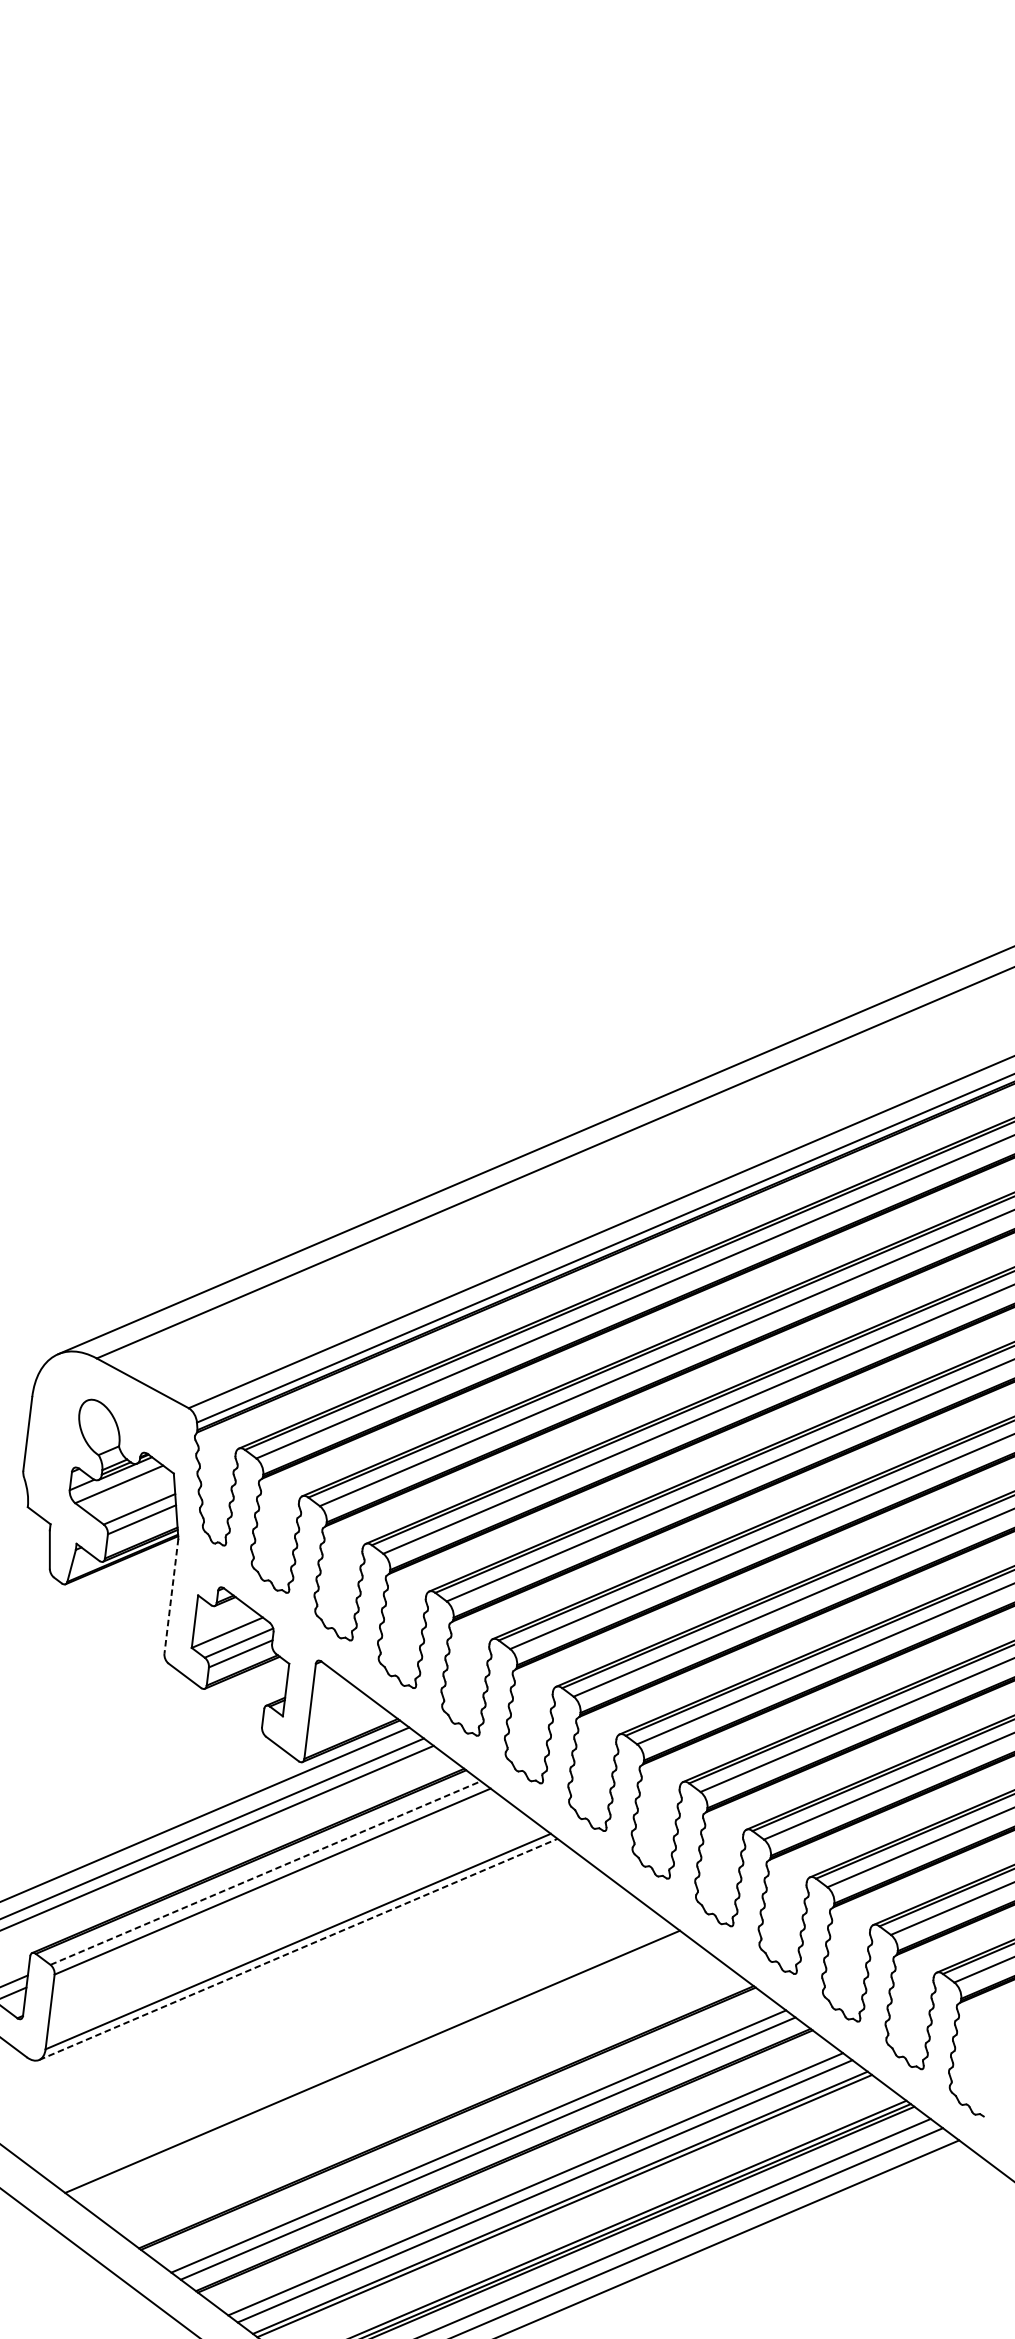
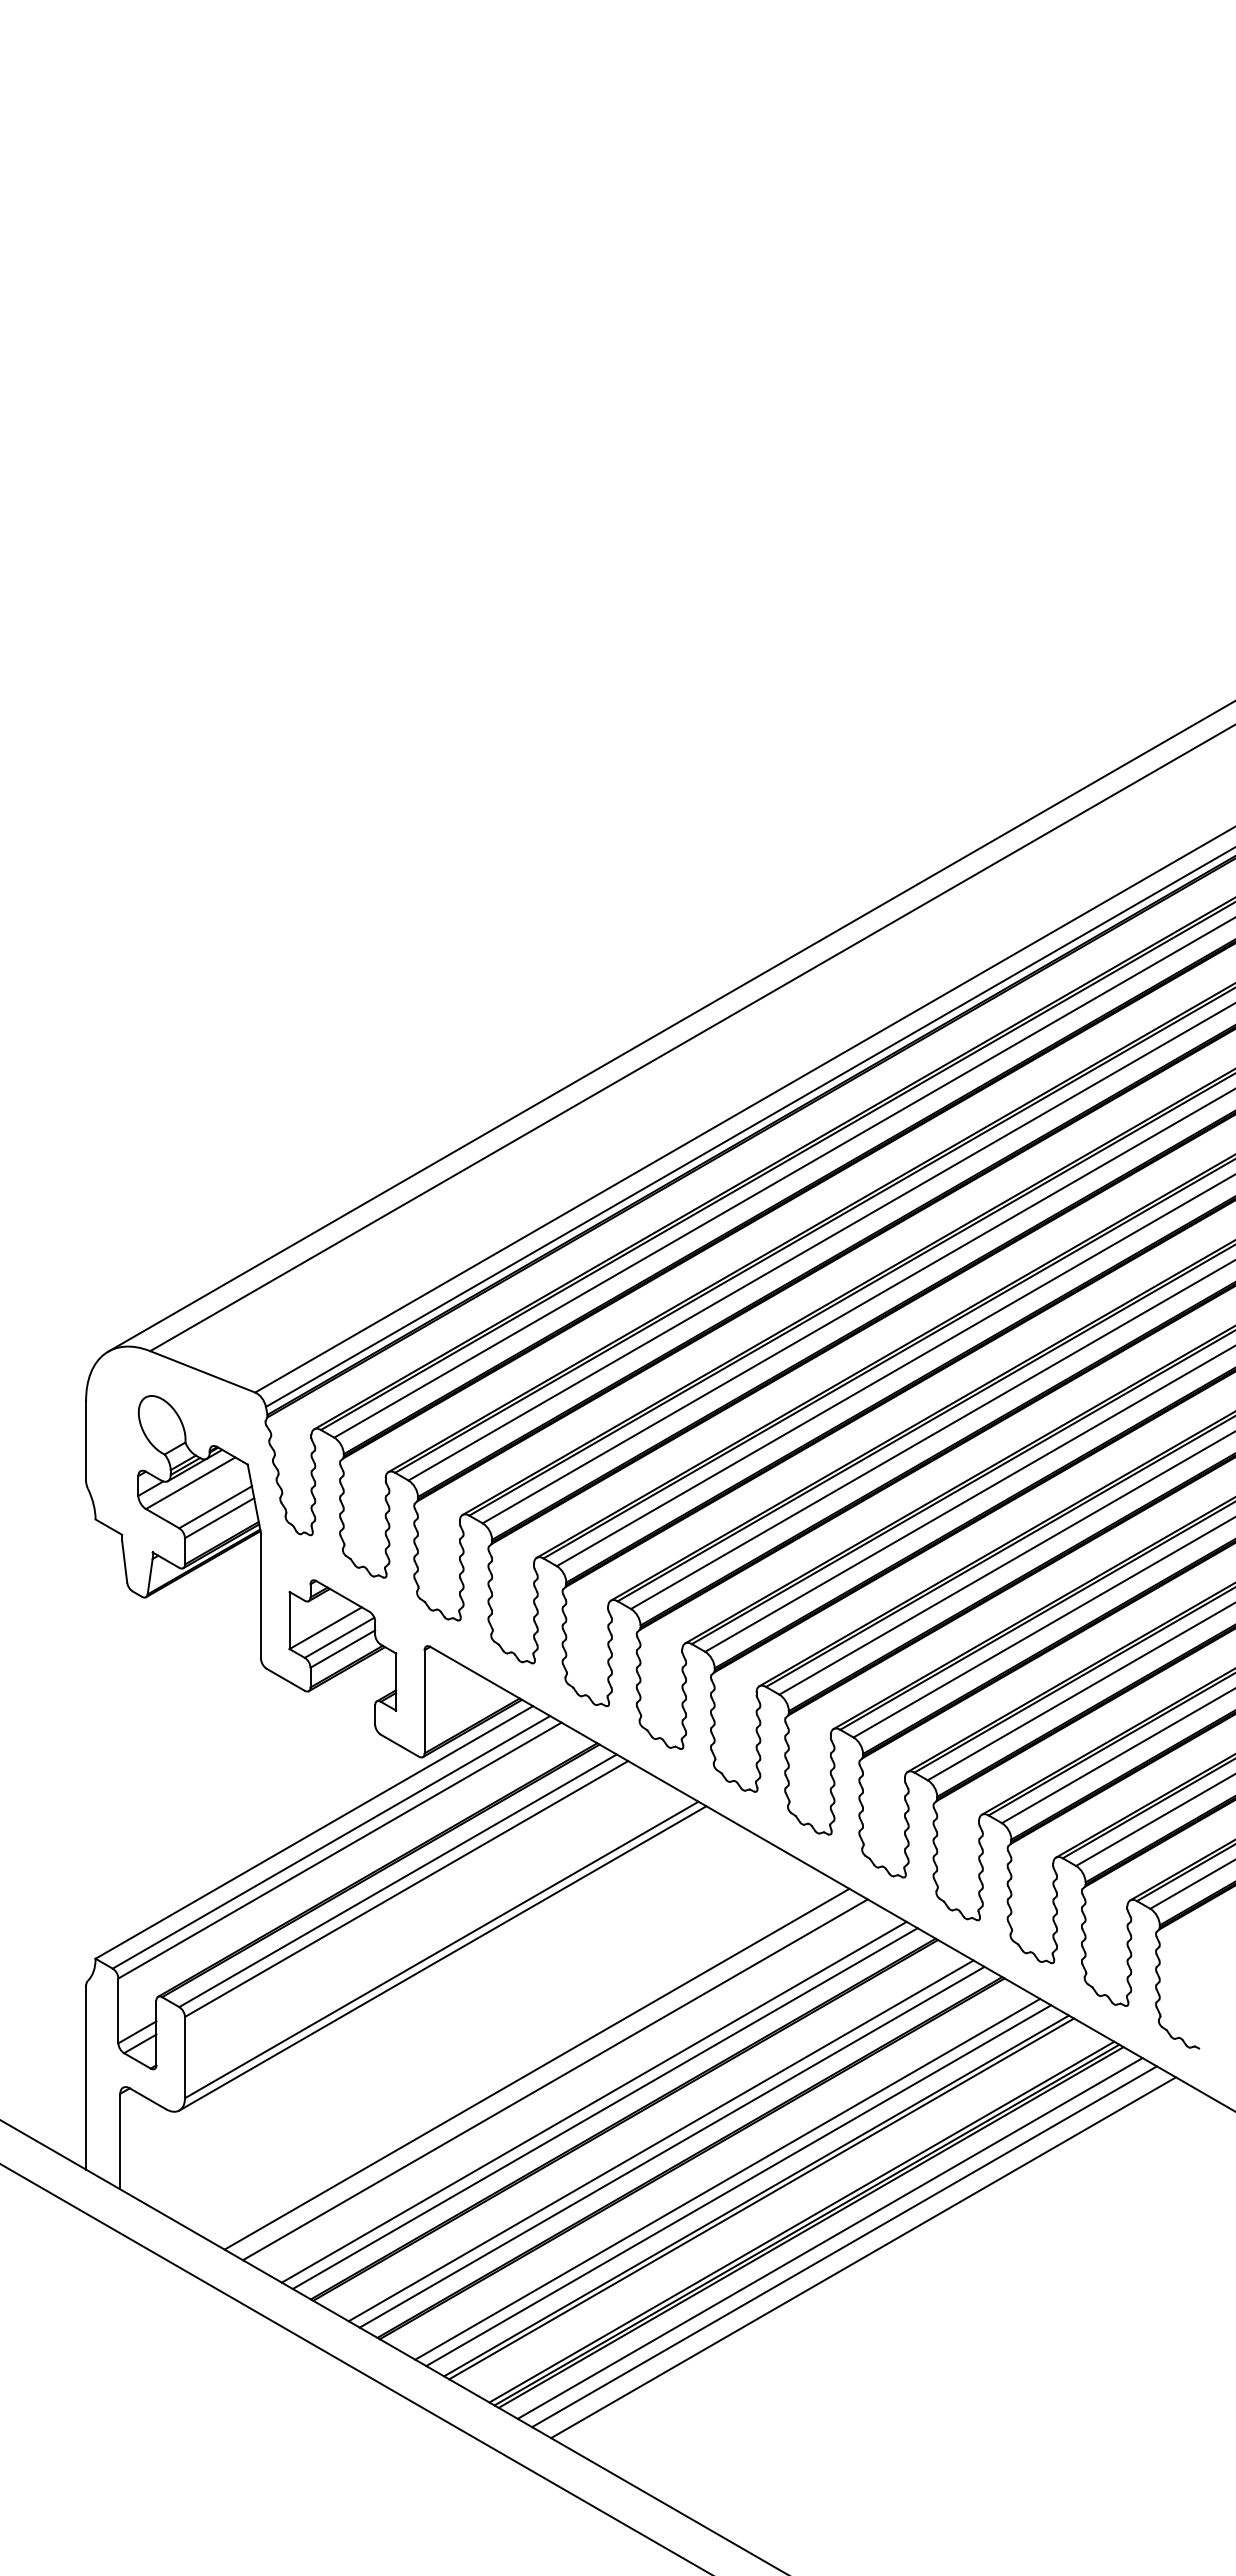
line: (171, 1596) -> (261, 1596), dashed -> solid
line: (266, 1872) -> (398, 1880), dashed -> solid
line: (298, 1949) -> (443, 1958), dashed -> solid
line: (387, 2073) -> (554, 2079), added
line: (420, 2097) -> (593, 2101), added
line: (430, 2105) -> (604, 2108), added

